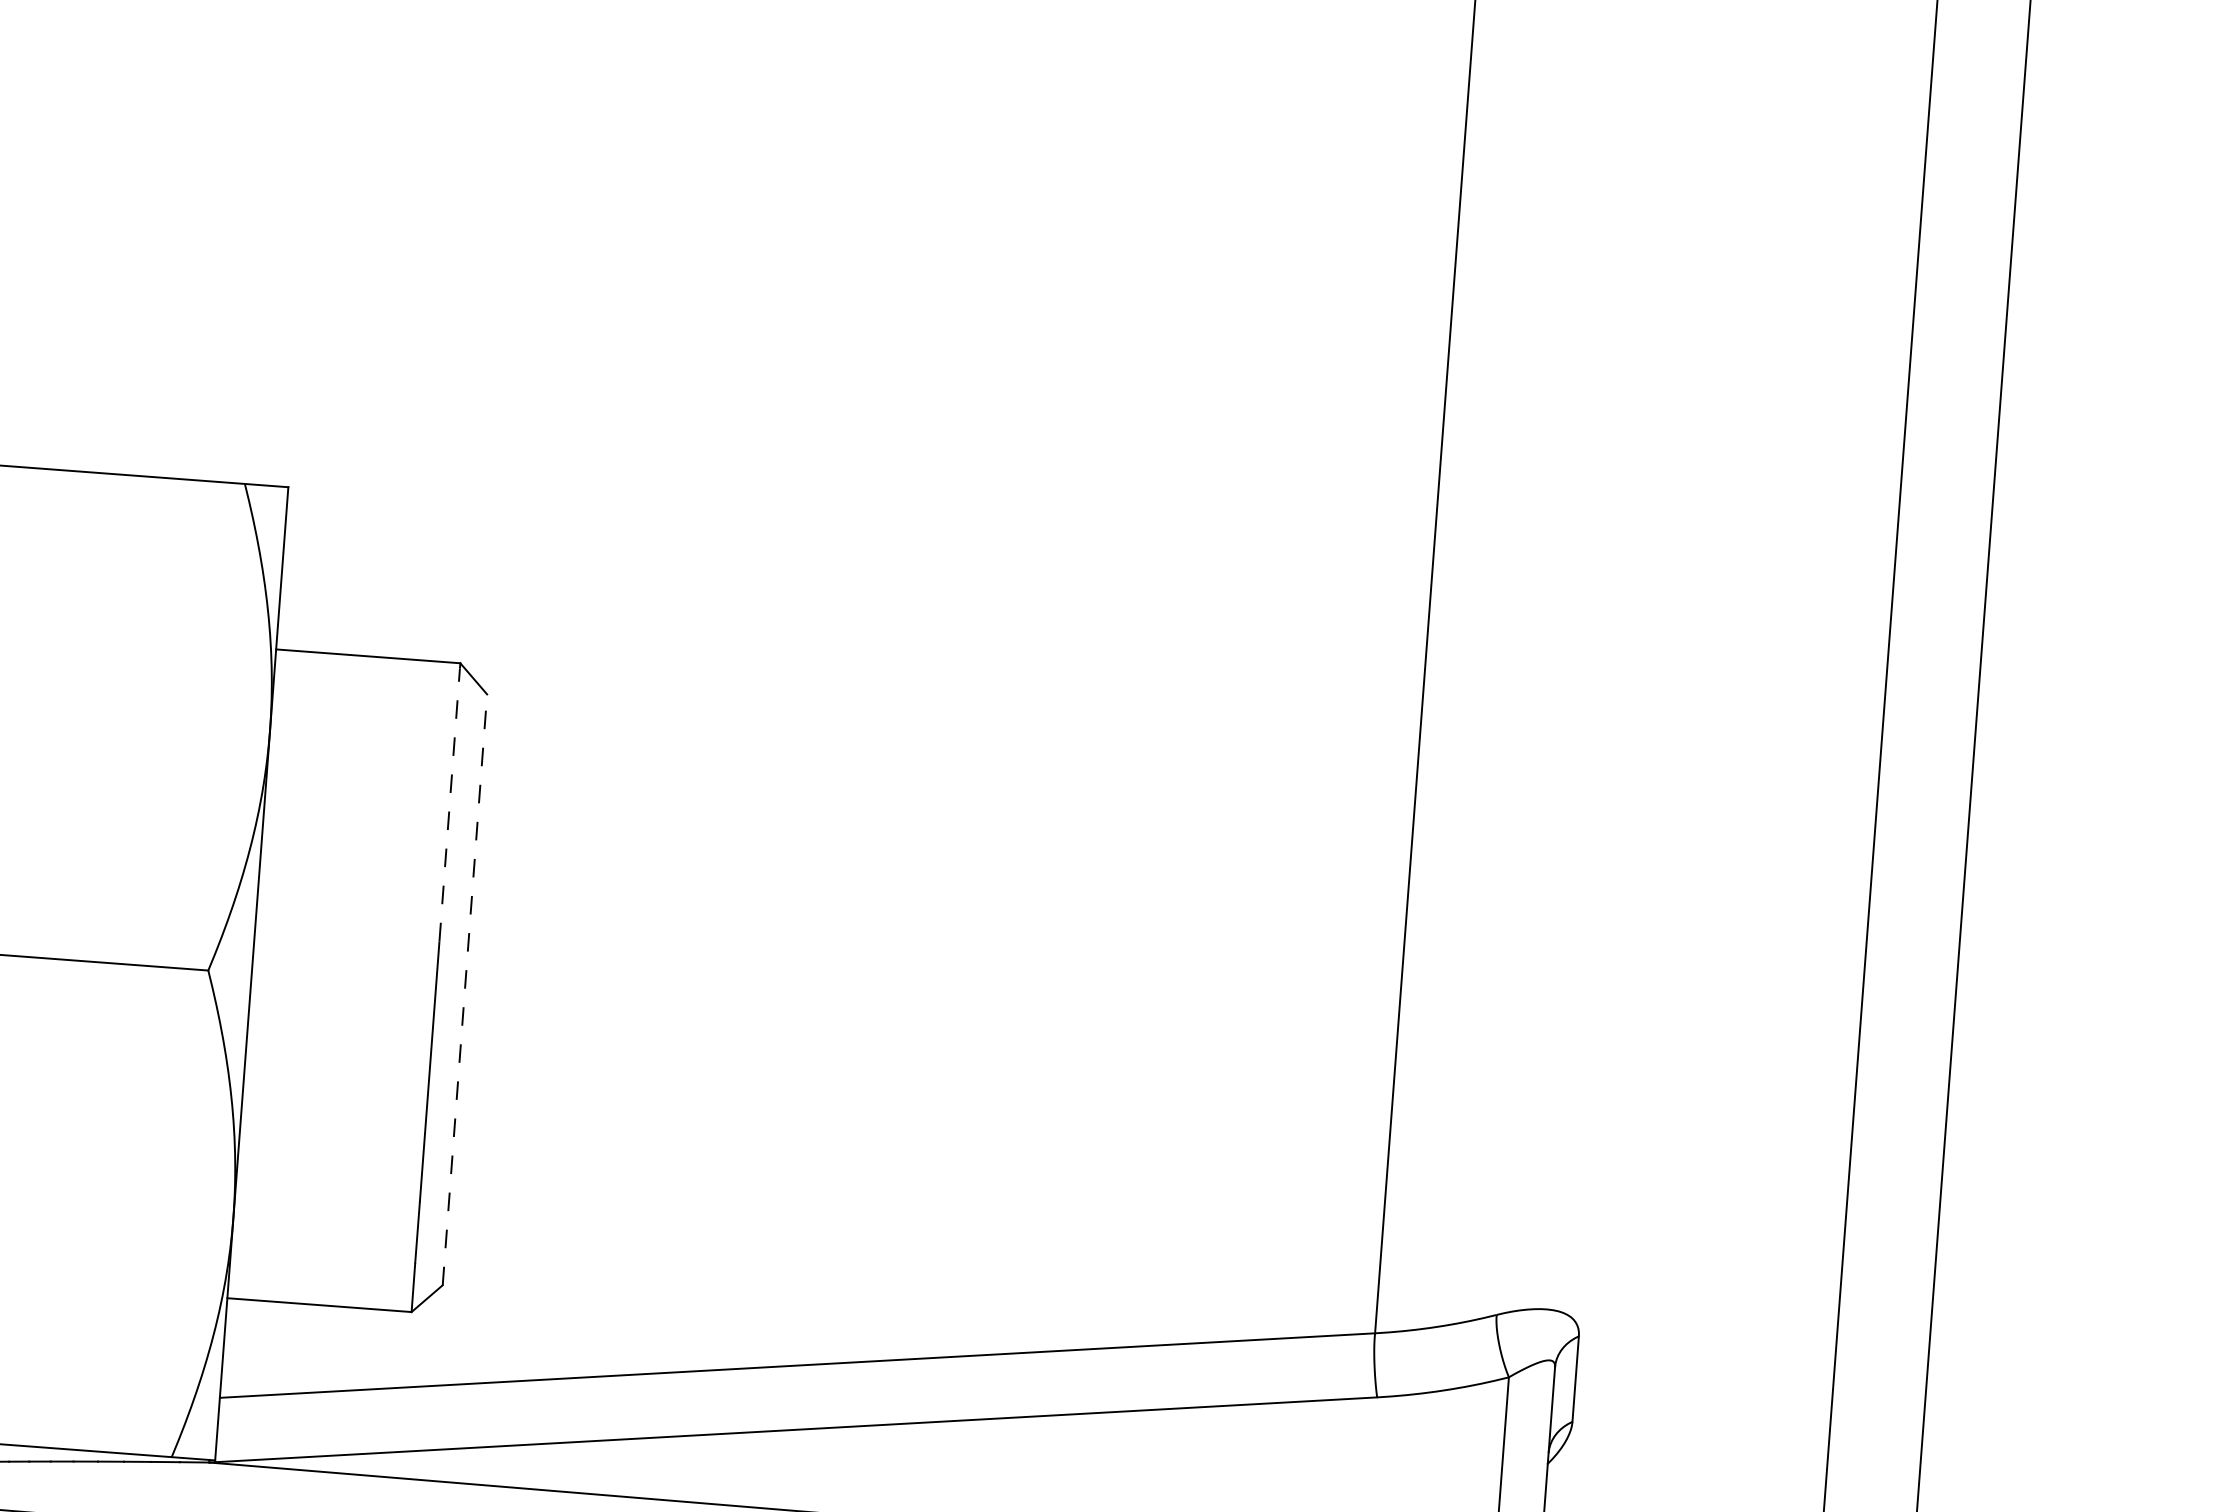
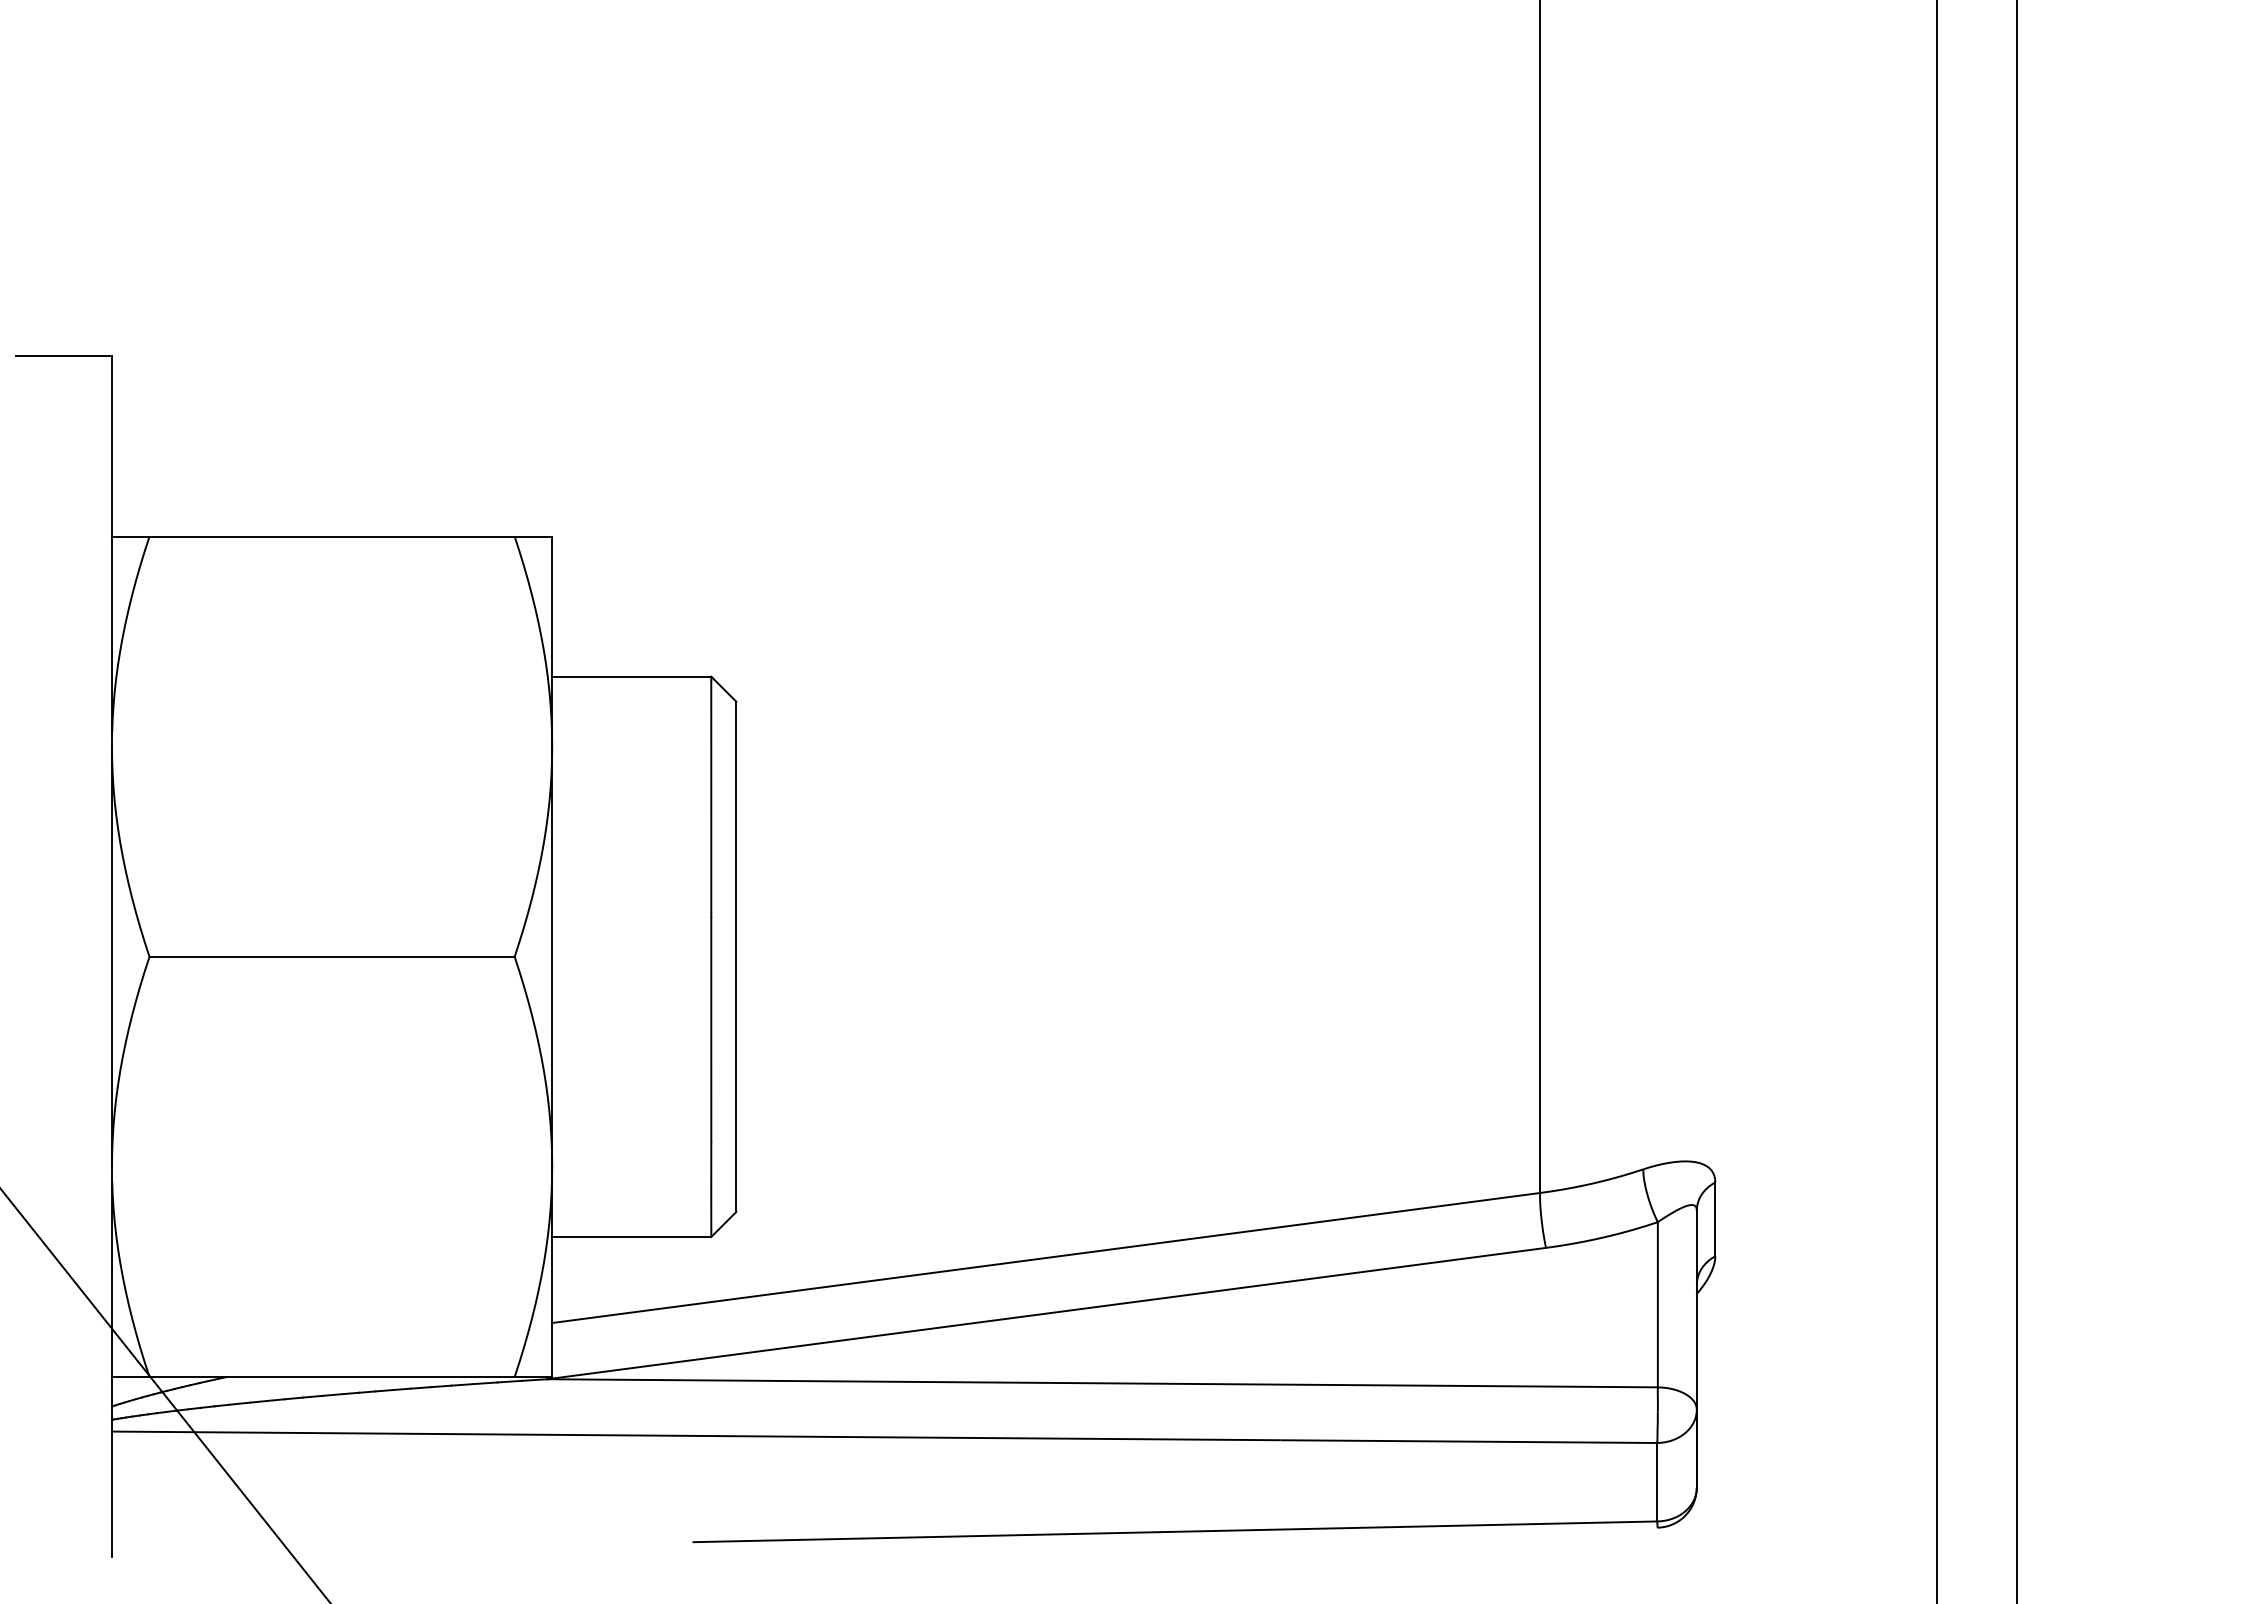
line: (449, 805) -> (711, 799), dashed -> solid
line: (465, 989) -> (736, 956), dashed -> solid

